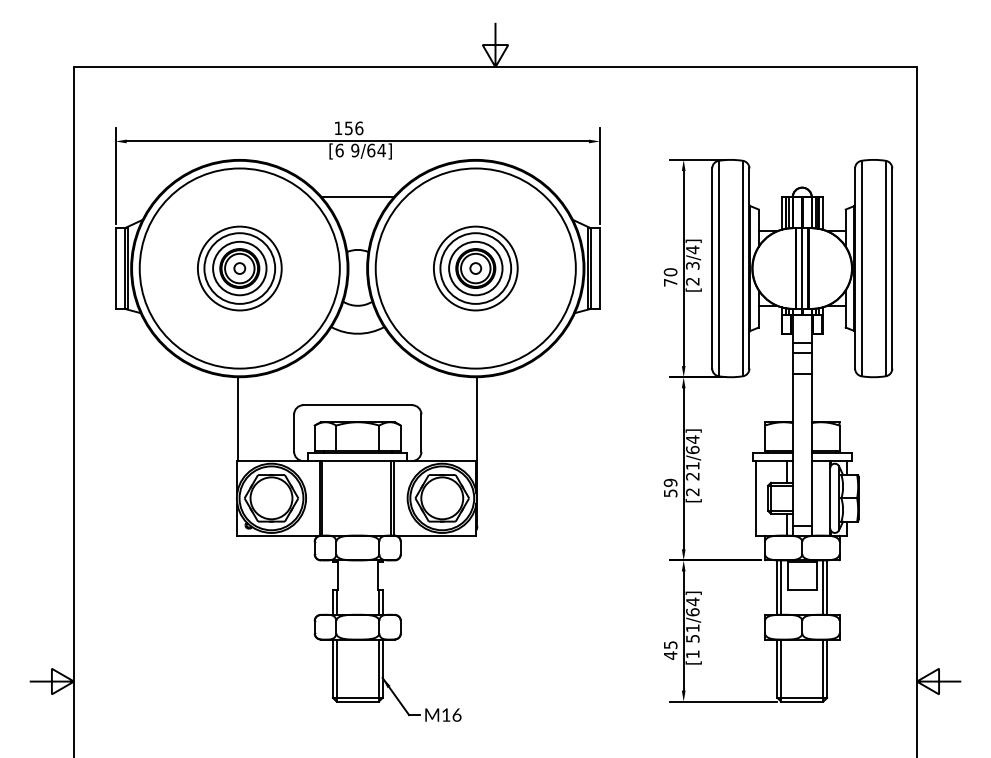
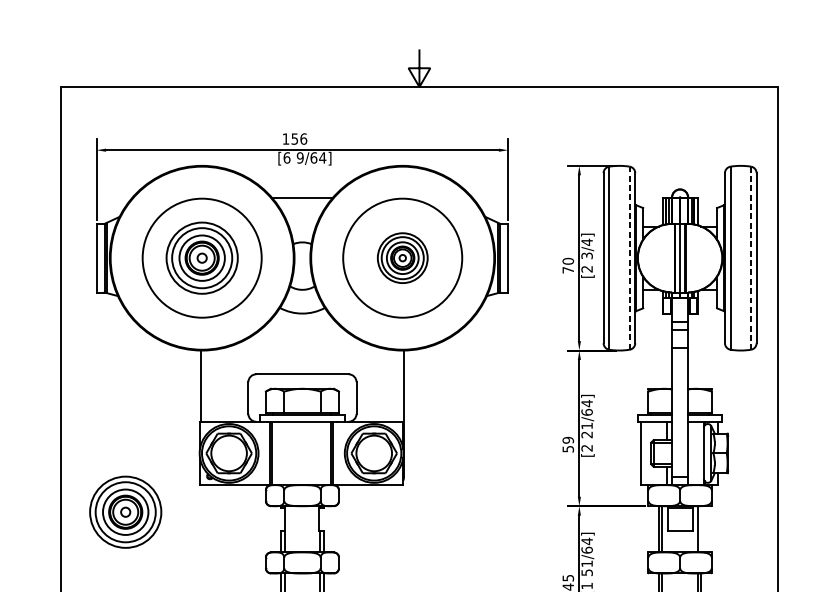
circle: (239, 268) -> (201, 258), size x0.7
circle: (475, 268) -> (402, 258), size x0.7
part: (475, 268) -> (402, 258), size x0.7
line: (742, 268) -> (629, 258), solid -> dashed
line: (885, 268) -> (750, 258), solid -> dashed
part: (149, 567) -> (125, 512), added
line: (827, 587) -> (701, 529), removed

